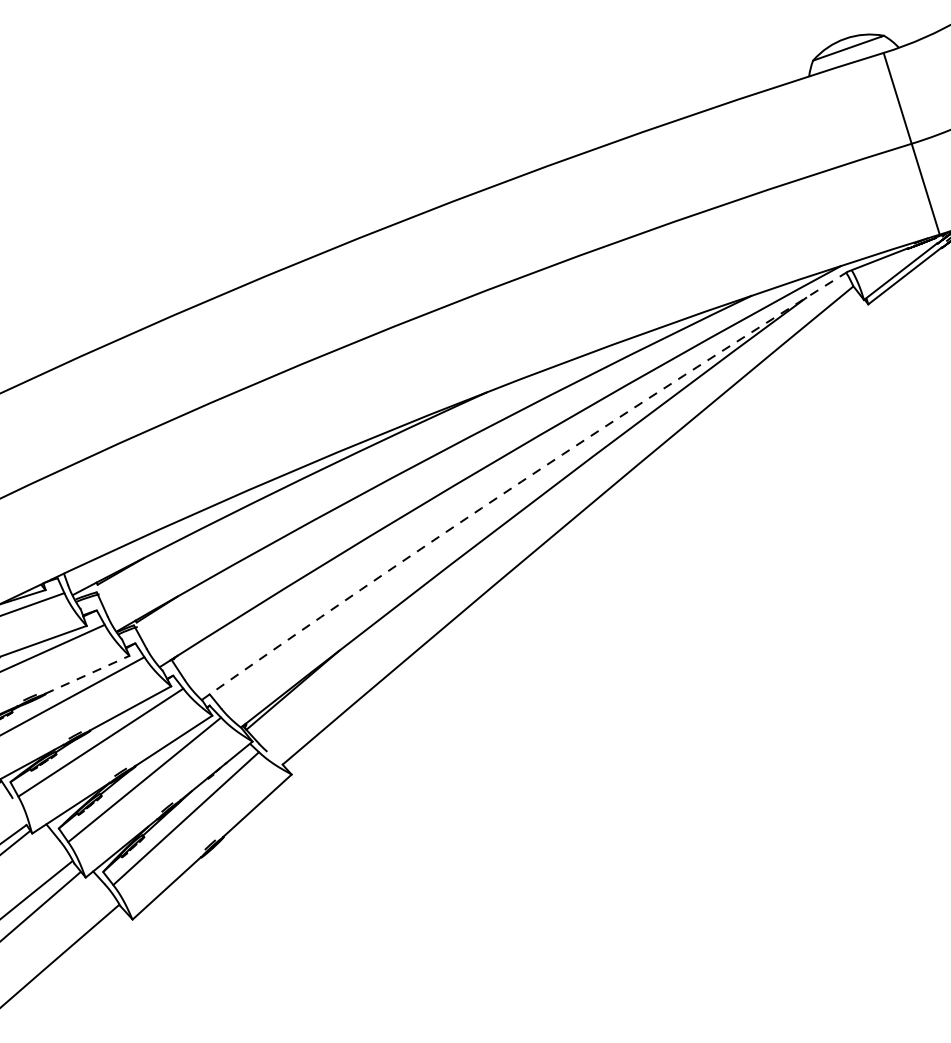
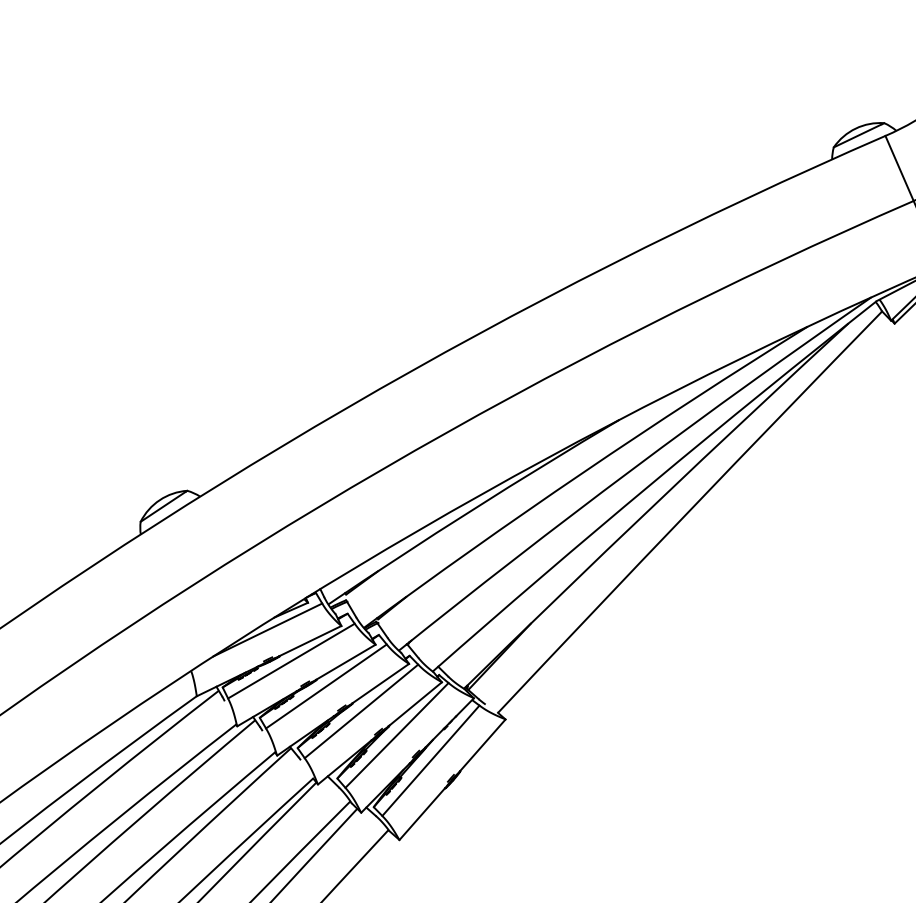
arc: (522, 481) -> (652, 483), dashed -> solid
line: (86, 675) -> (345, 662), dashed -> solid

